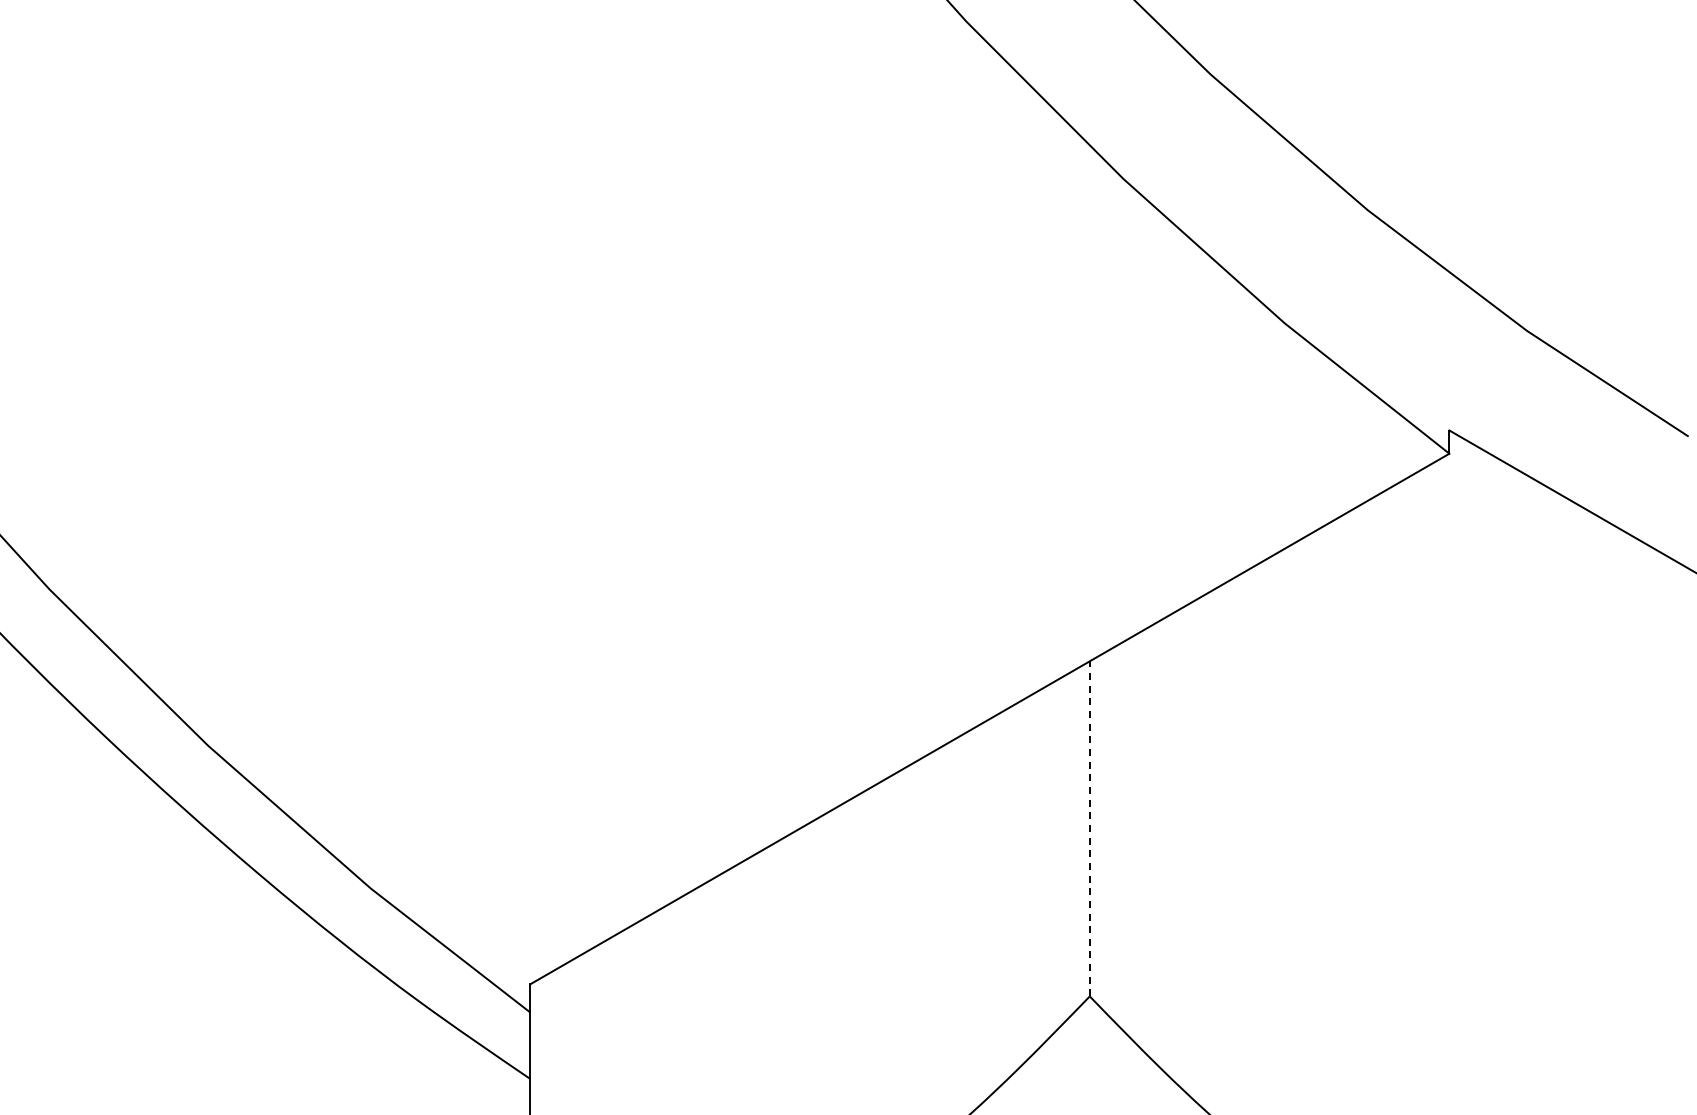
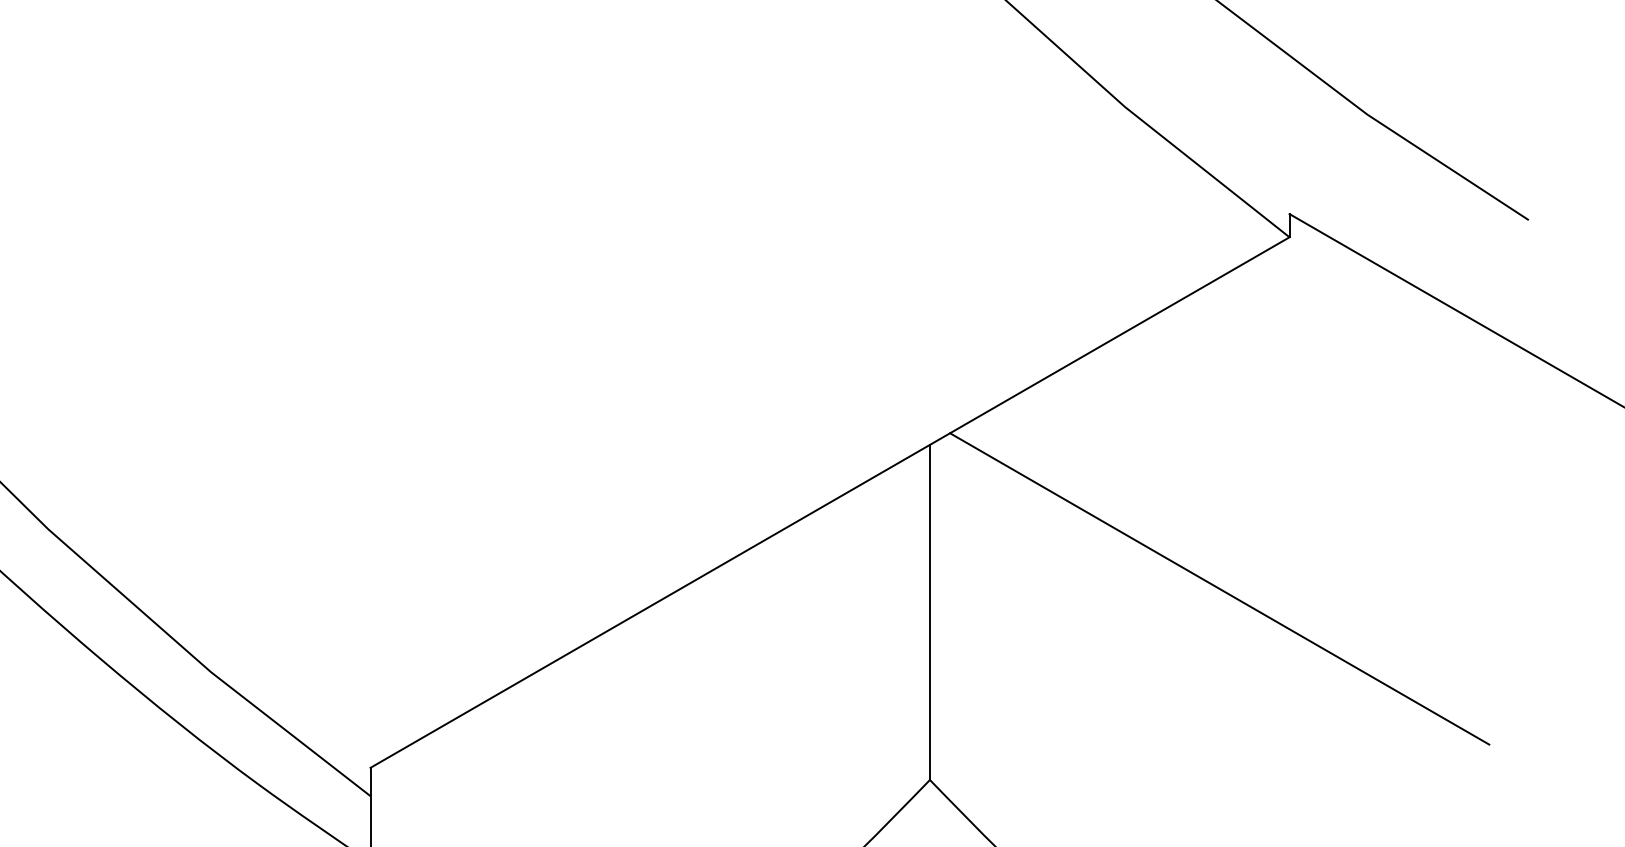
line: (1379, 805) -> (1219, 589), added
line: (1089, 828) -> (929, 612), dashed -> solid

